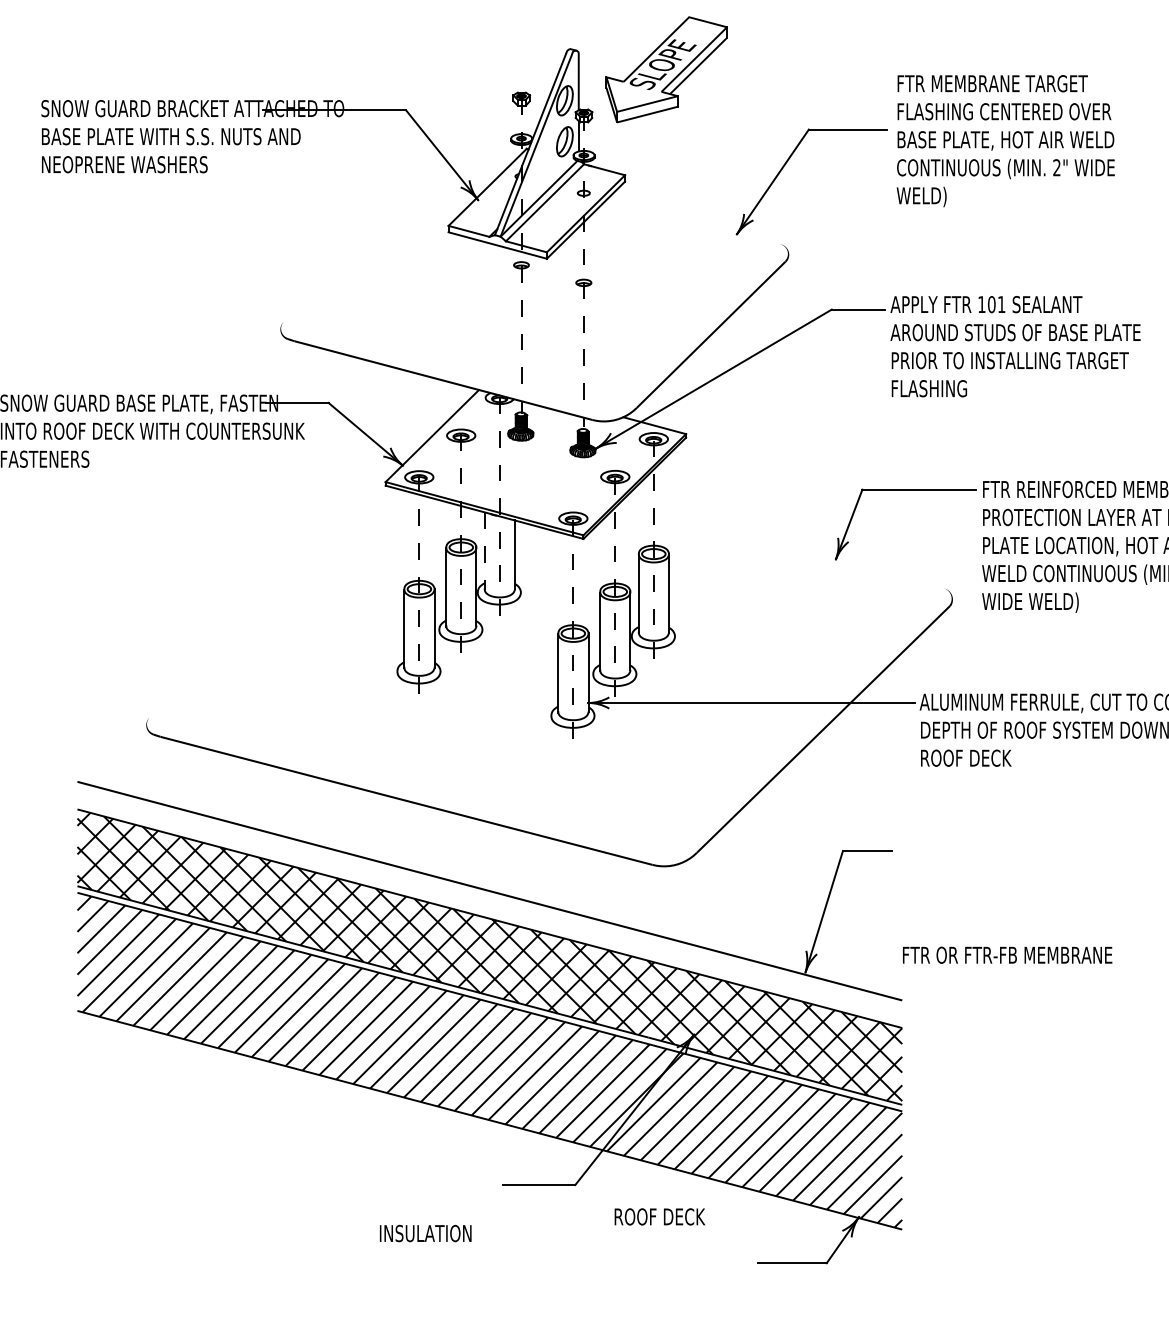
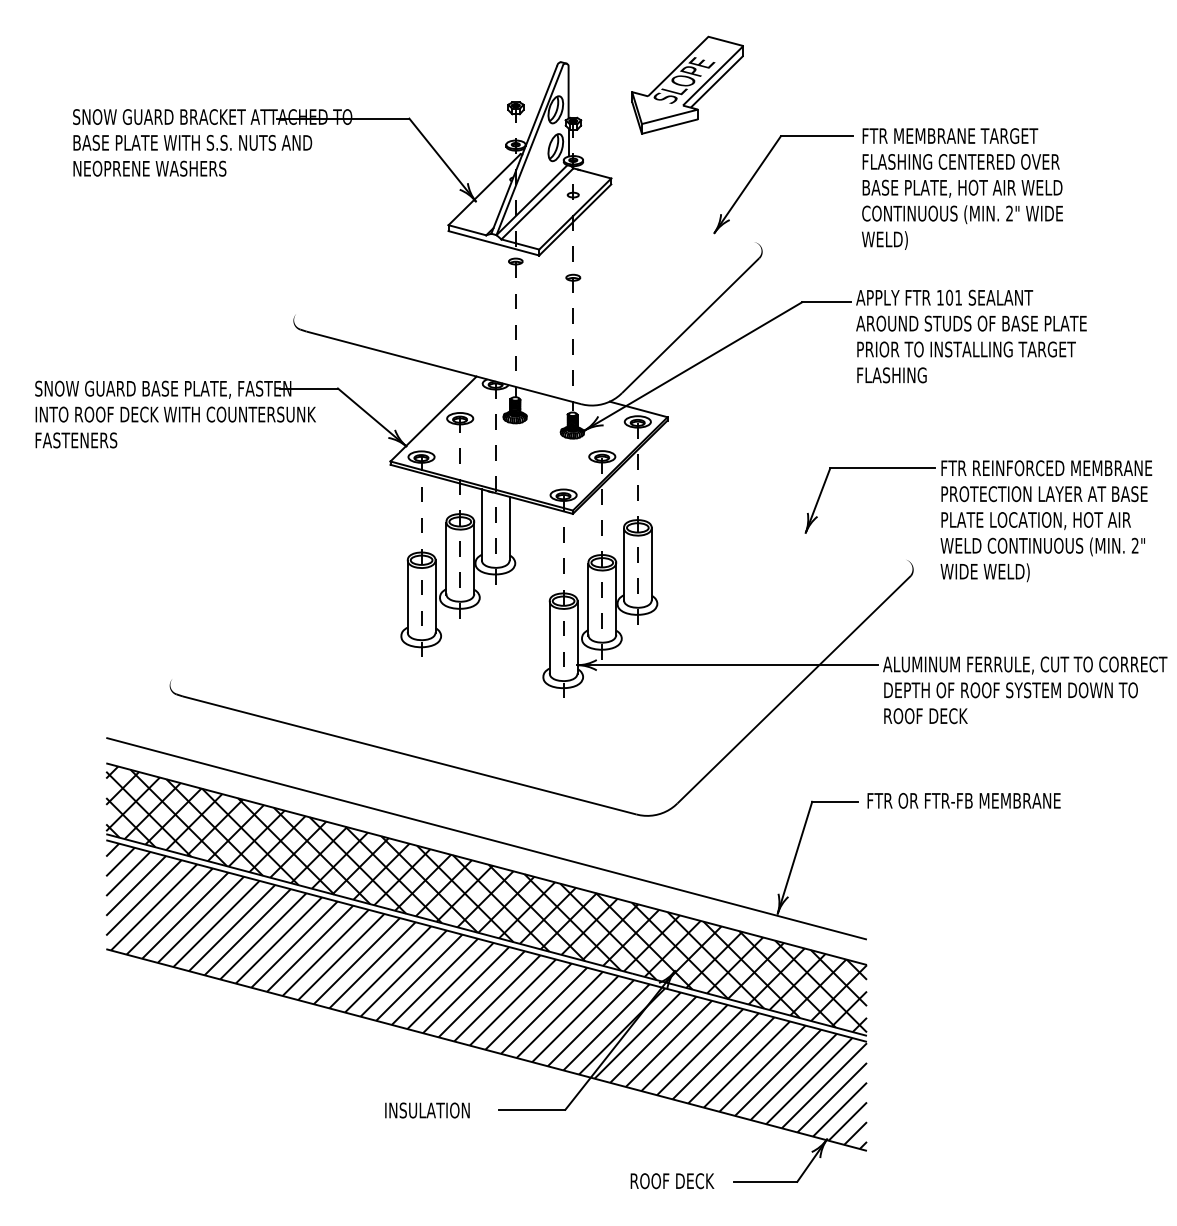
part: (666, 68) -> (687, 84), moved
text: (1005, 140) -> (962, 188), moved
line: (484, 551) -> (481, 525), dashed -> solid
text: (1006, 954) -> (963, 800), moved
text: (659, 1217) -> (672, 1181), moved
text: (425, 1233) -> (427, 1110), moved

